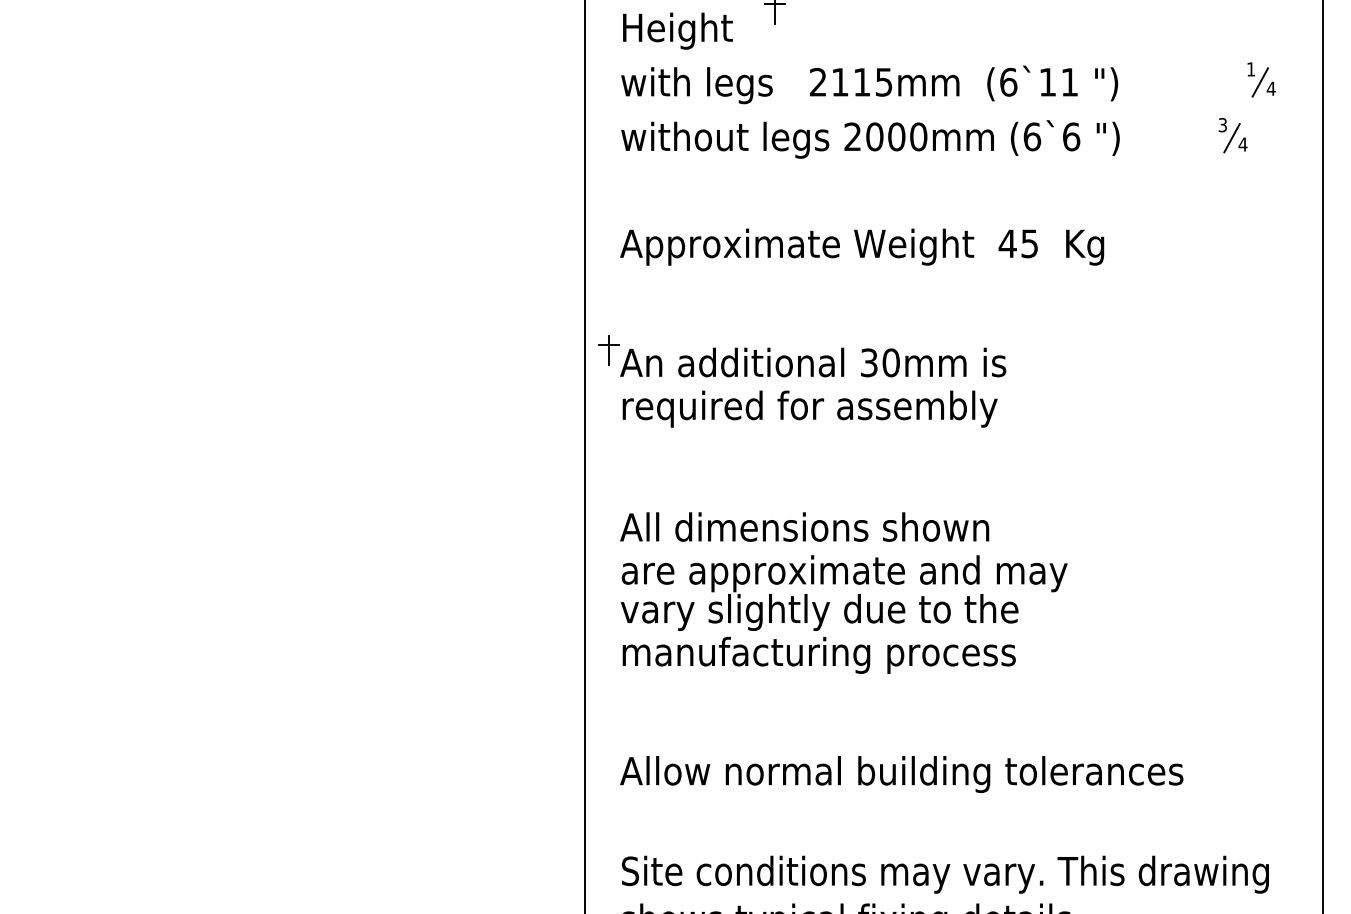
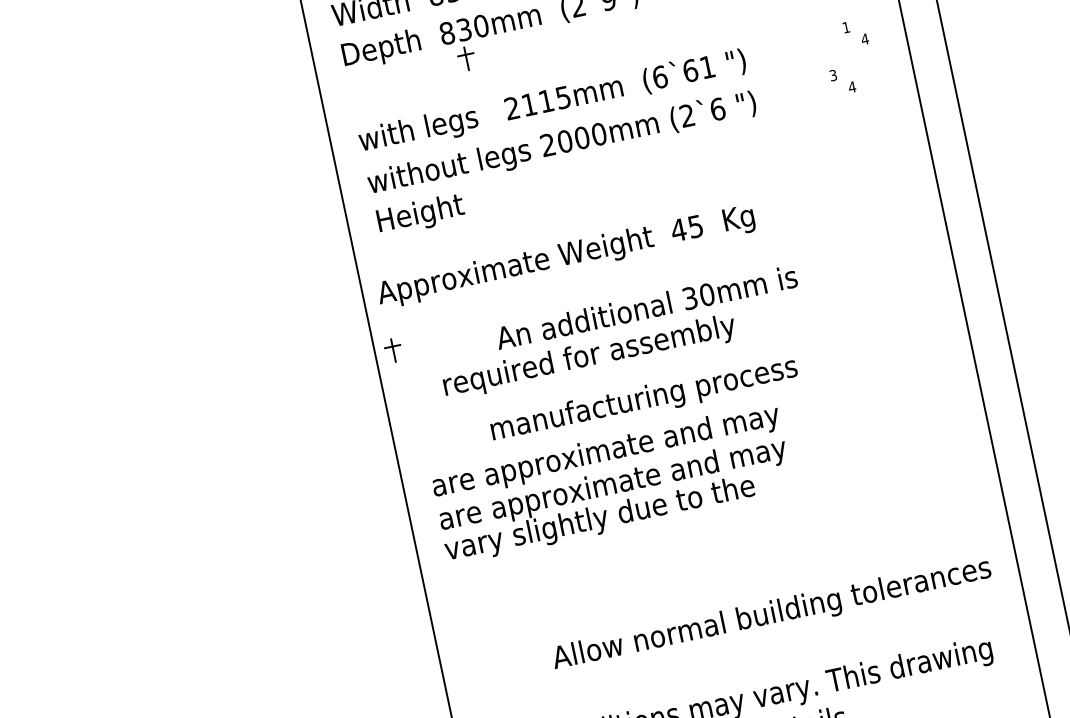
text: (677, 30) -> (420, 214), moved
text: (1047, 81) -> (690, 70), (6`11 -> (6`61
line: (1260, 82) -> (855, 36), removed
text: (1032, 136) -> (687, 115), (6`6 -> (2`6
line: (1231, 138) -> (842, 84), removed
text: (862, 246) -> (566, 256), moved
text: (813, 362) -> (646, 307), moved
text: (809, 408) -> (589, 356), moved
text: (843, 530) -> (605, 452), All dimensions shown -> are approximate and may
text: (818, 655) -> (643, 400), moved
text: (901, 774) -> (771, 614), moved

